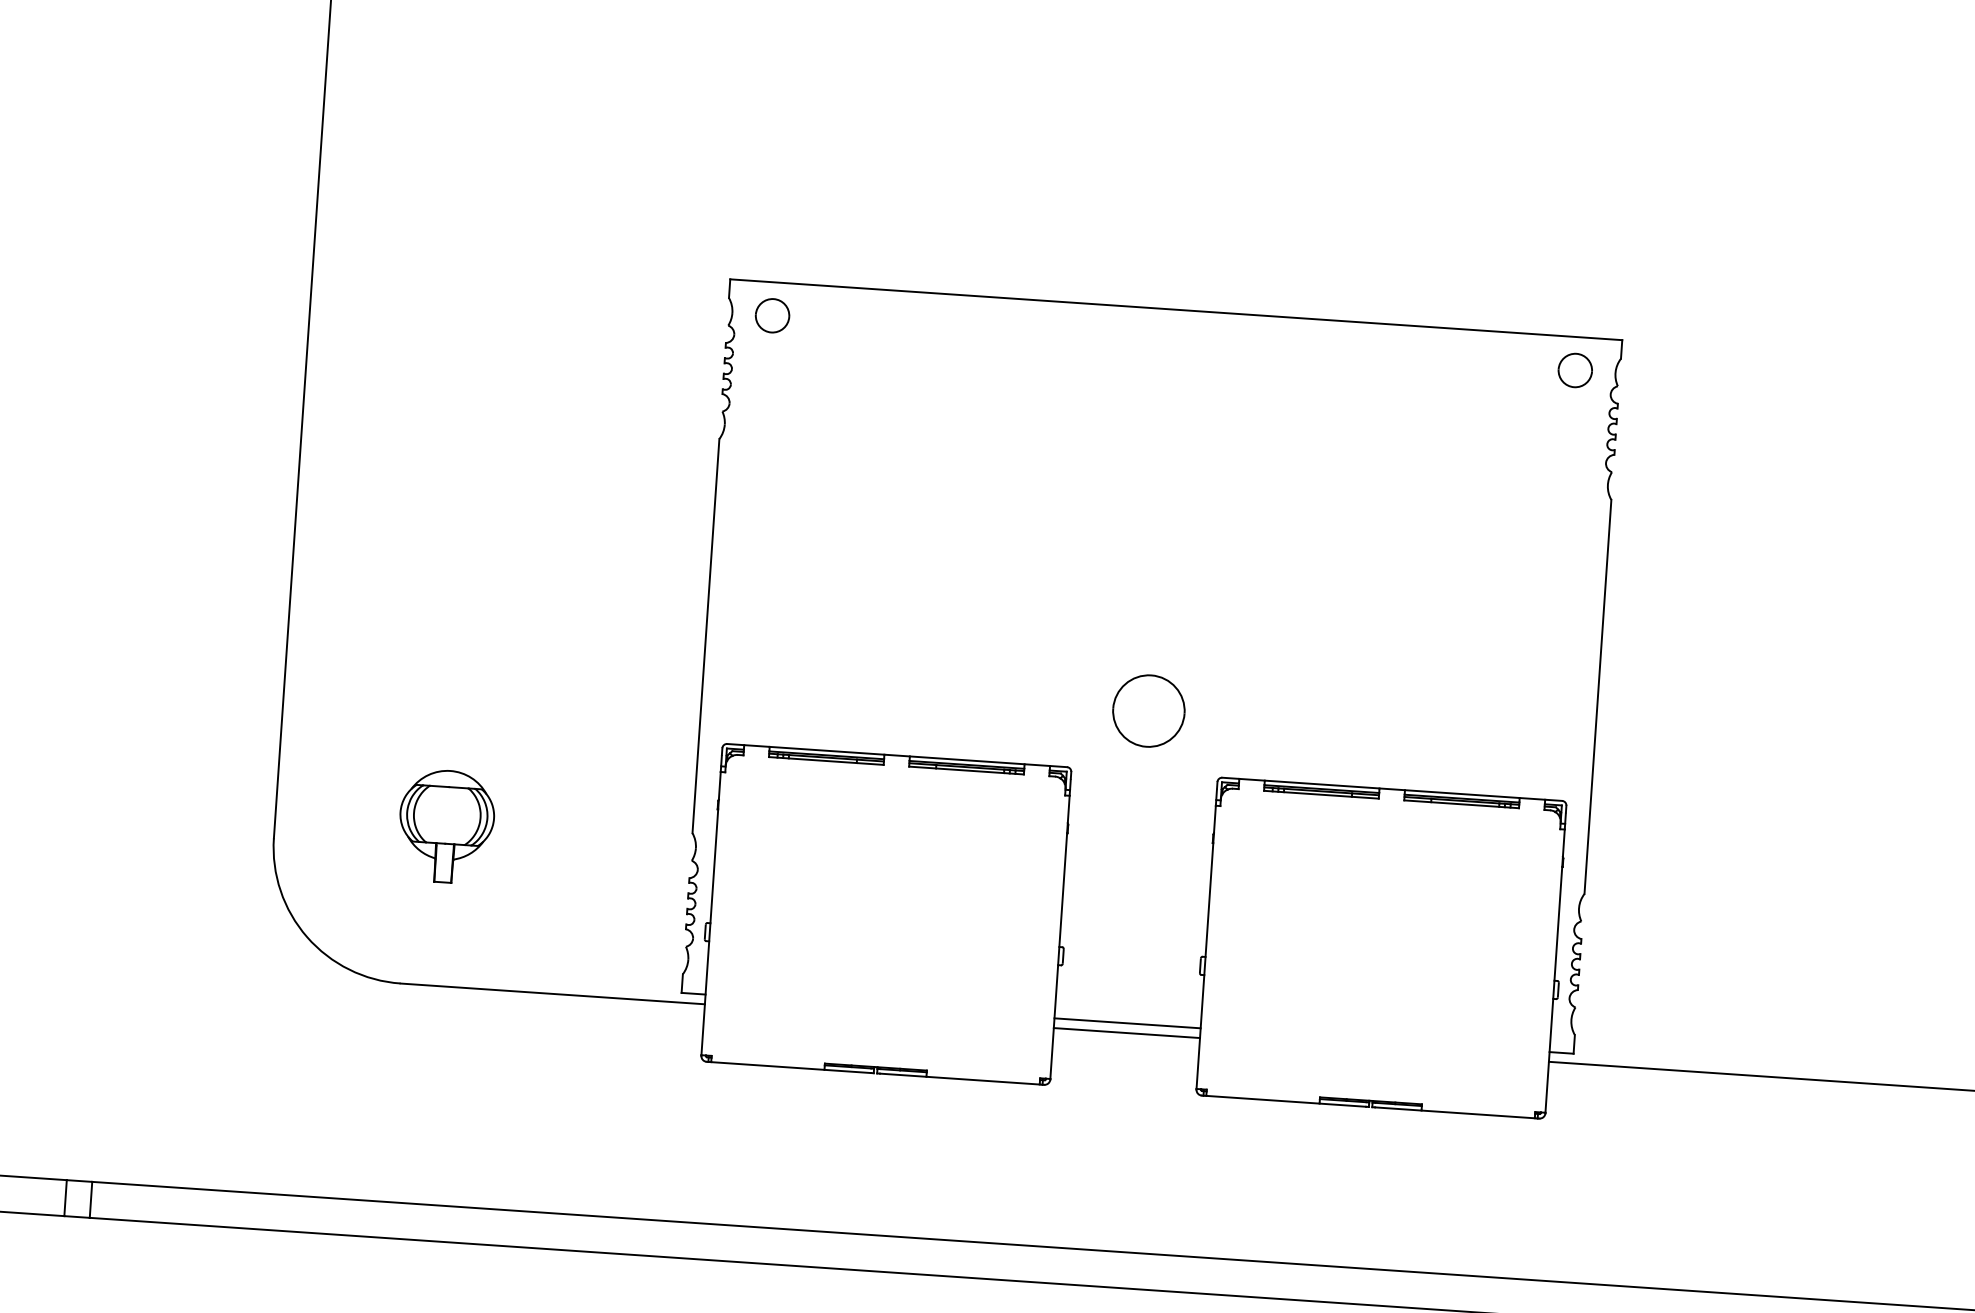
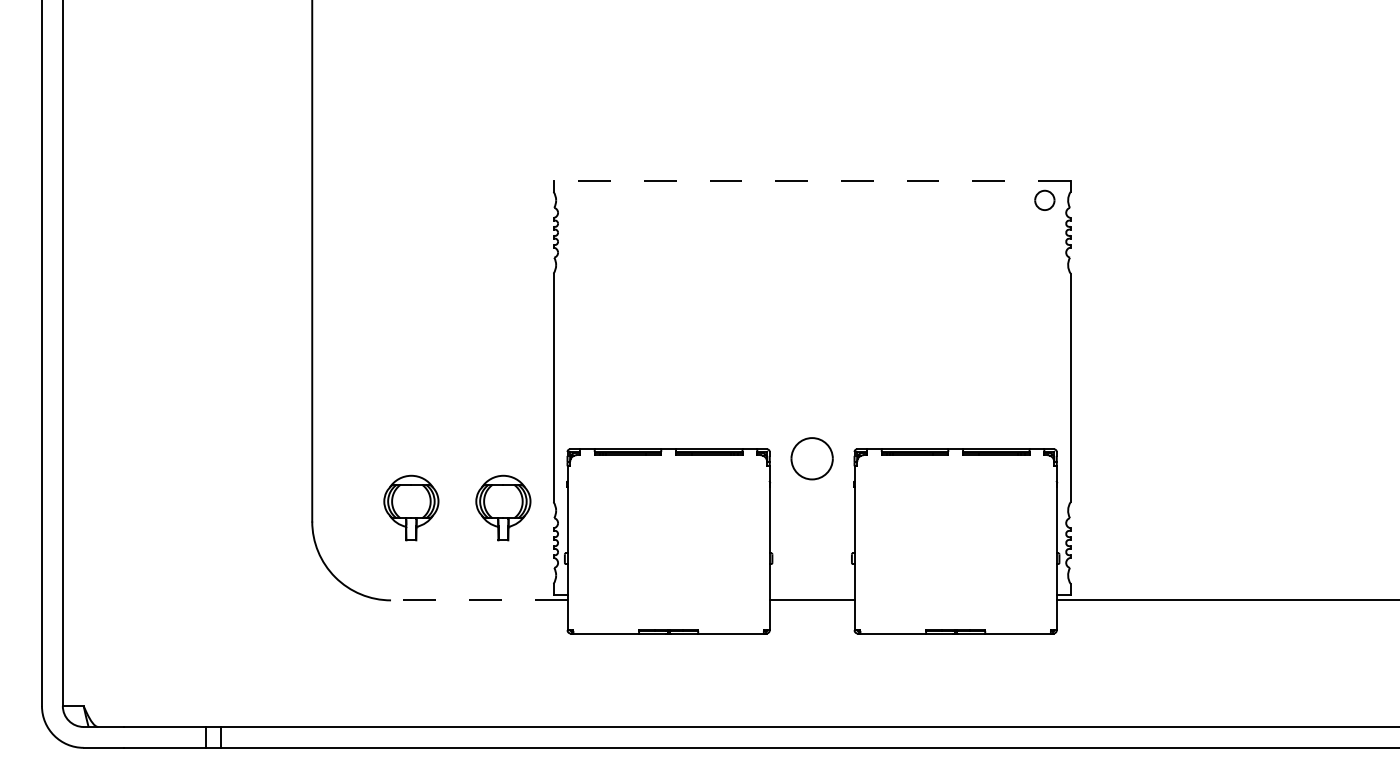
line: (1176, 310) -> (812, 181), solid -> dashed
part: (771, 314) -> (578, 199), removed
part: (1147, 710) -> (811, 458), moved
part: (605, 836) -> (503, 507), added
line: (551, 993) -> (478, 600), solid -> dashed
line: (1126, 1022) -> (811, 594), removed

